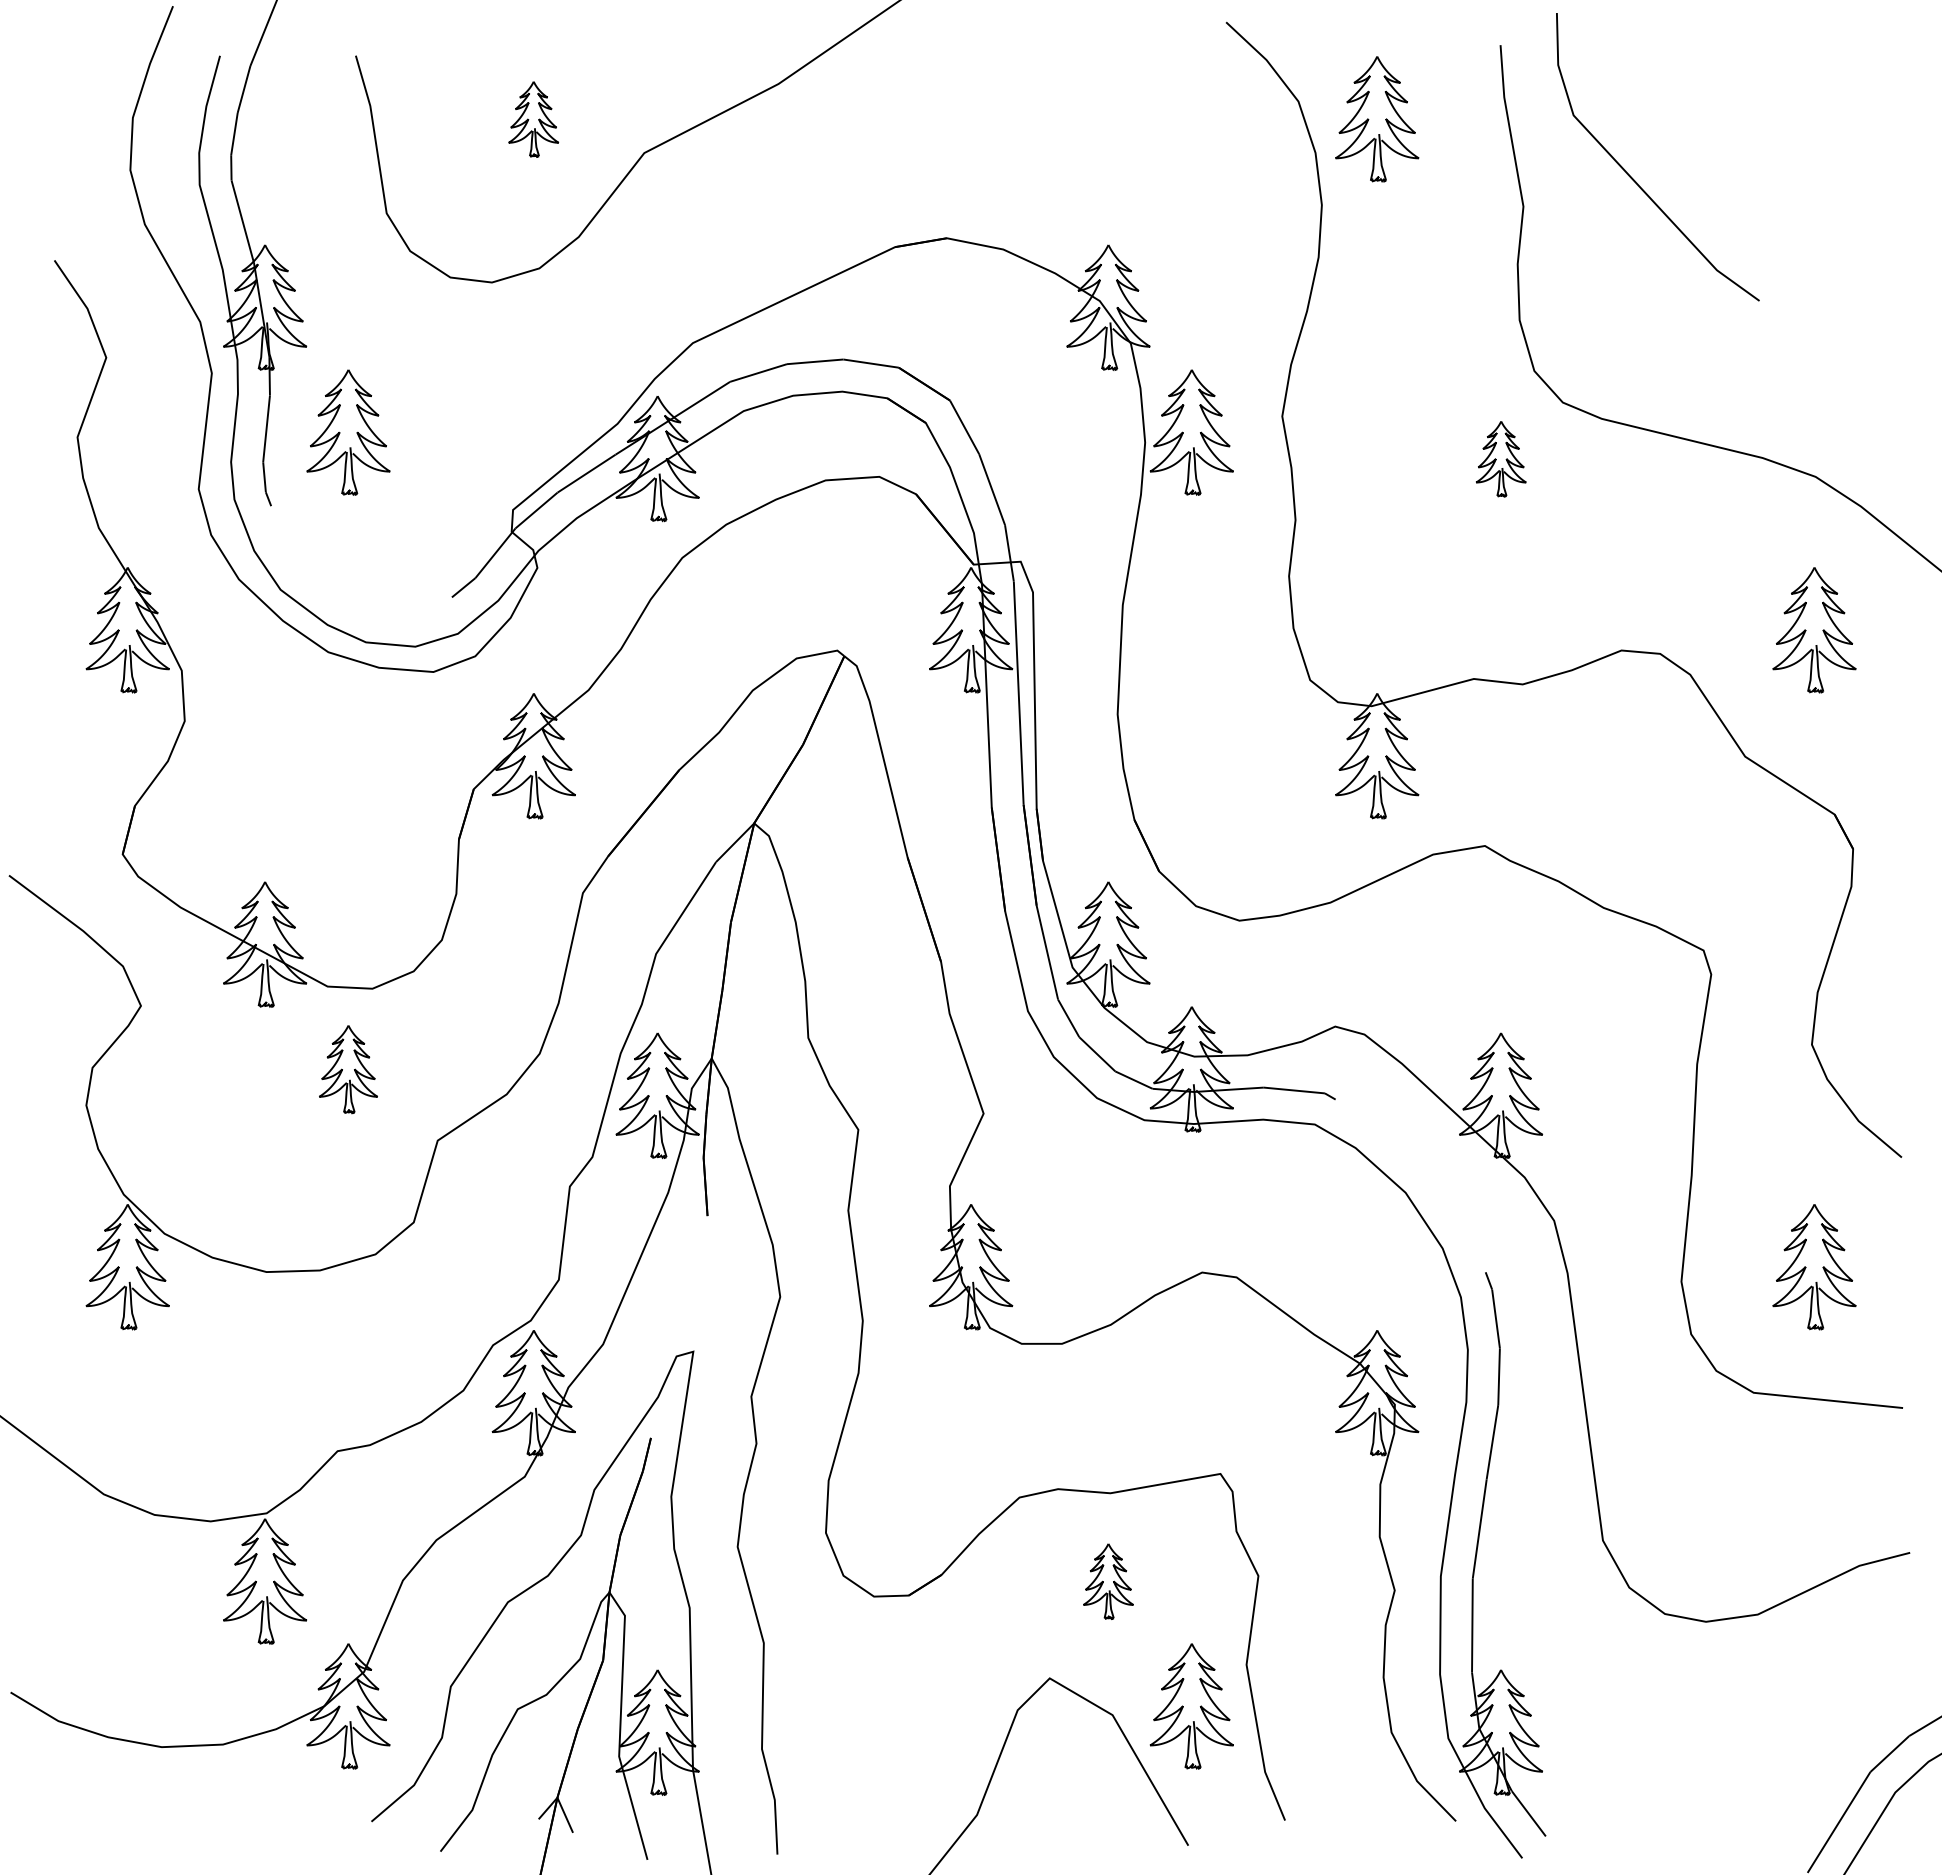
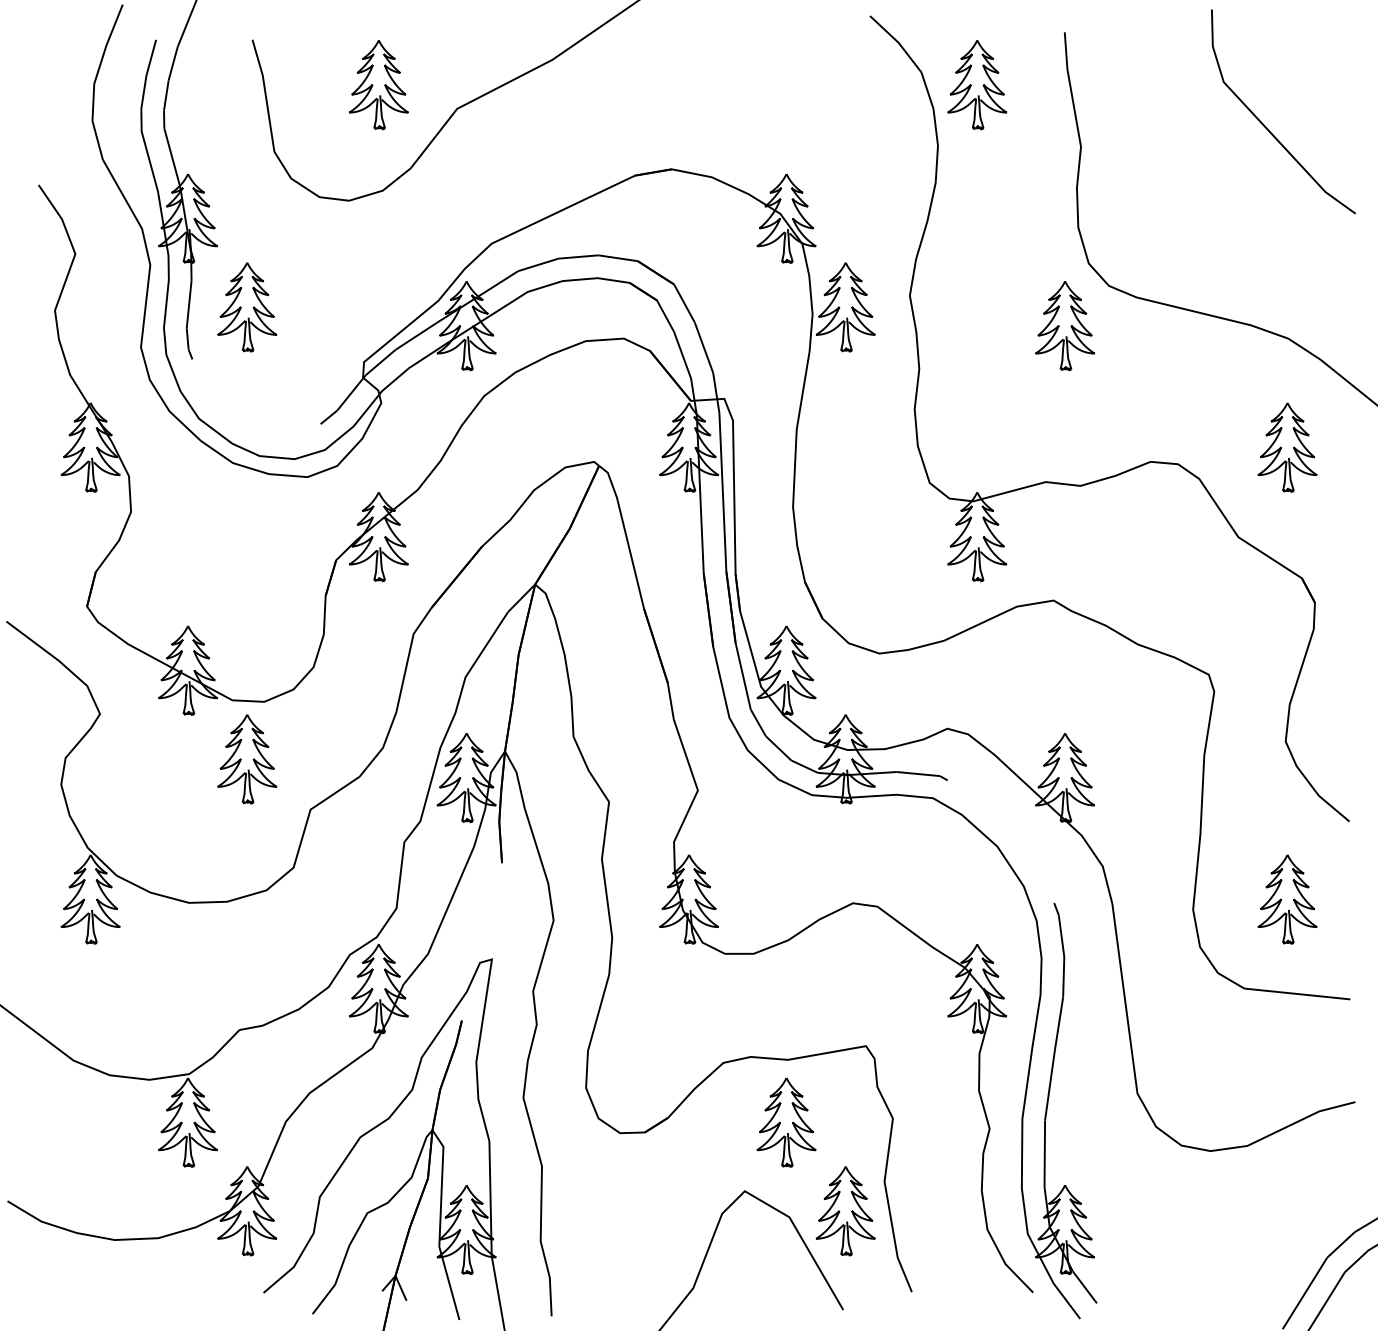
part: (533, 119) -> (378, 85), size x1.67
line: (1634, 179) -> (1266, 127), moved
part: (1501, 459) -> (1065, 326), size x1.67
part: (348, 1069) -> (247, 759), size x1.43
part: (1108, 1581) -> (786, 1122), size x1.67

